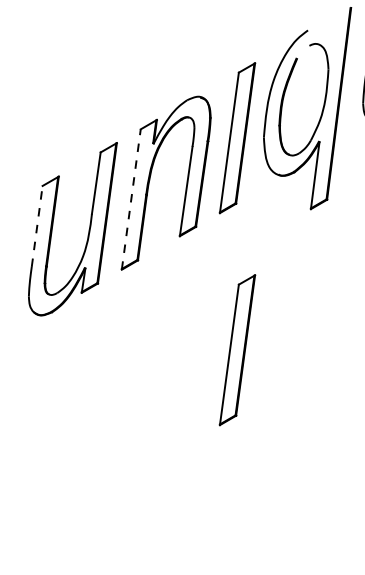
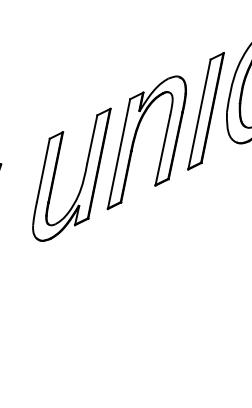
line: (131, 199) -> (119, 154), dashed -> solid
line: (37, 226) -> (43, 170), dashed -> solid
part: (237, 350) -> (194, 278), removed

